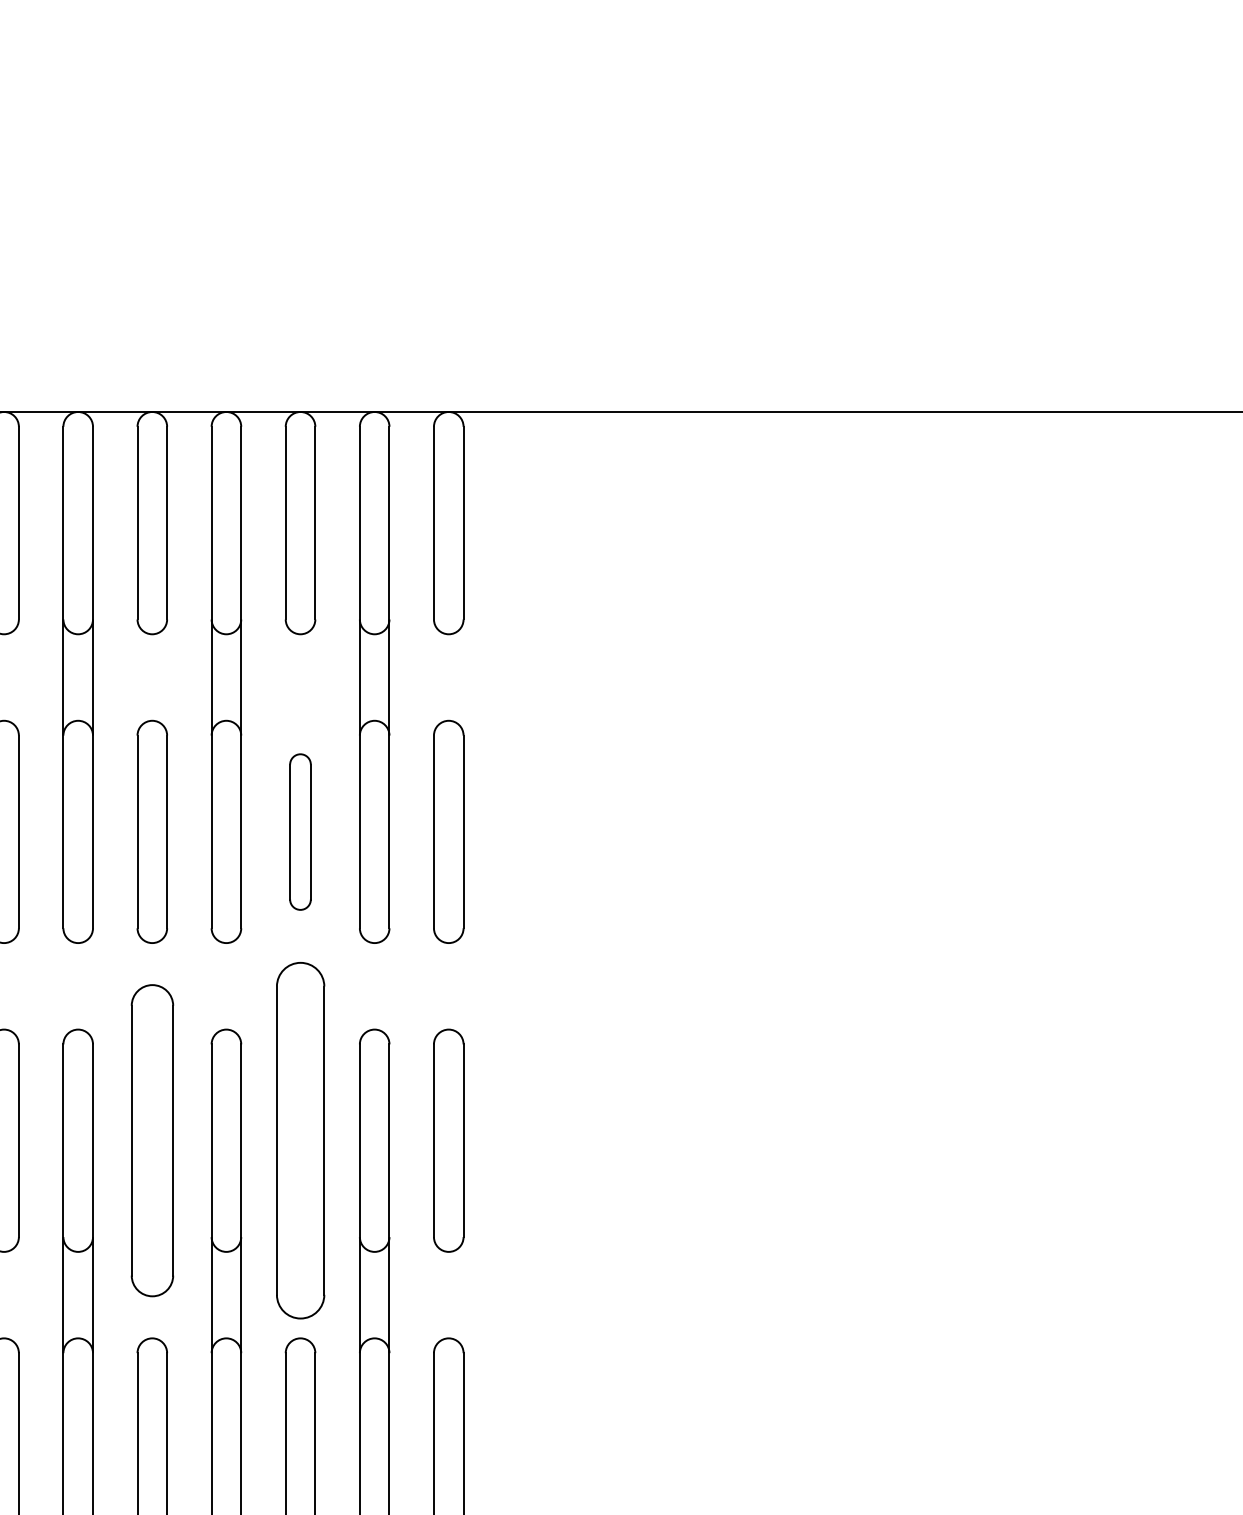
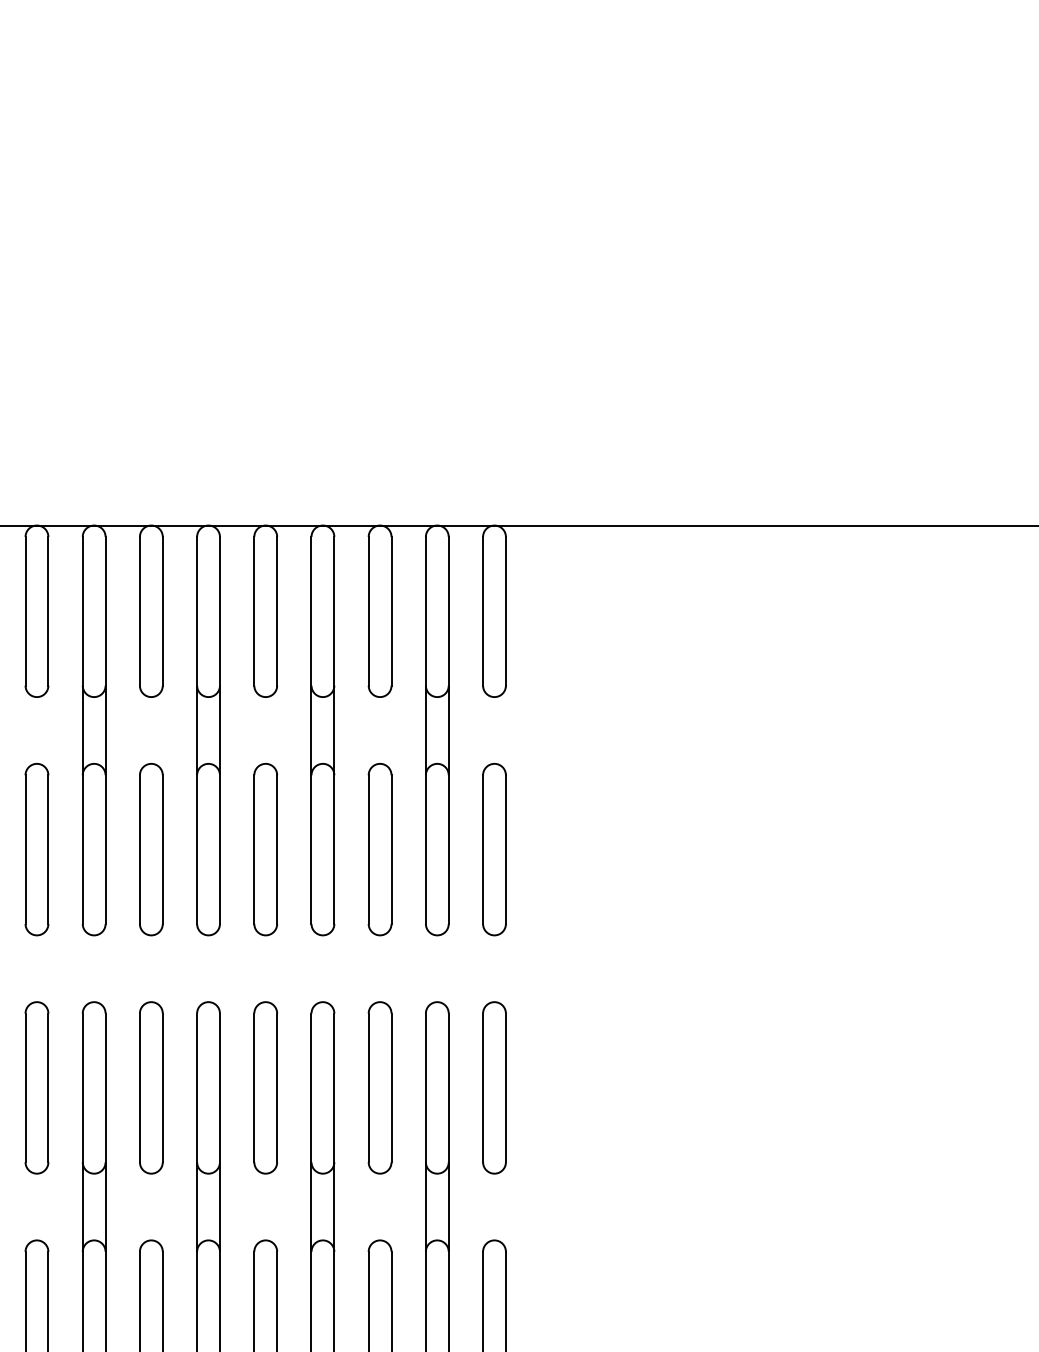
part: (299, 831) -> (379, 849), size x1.43
part: (152, 1140) -> (265, 1087), size x0.71
part: (299, 1140) -> (379, 1087), size x0.62

